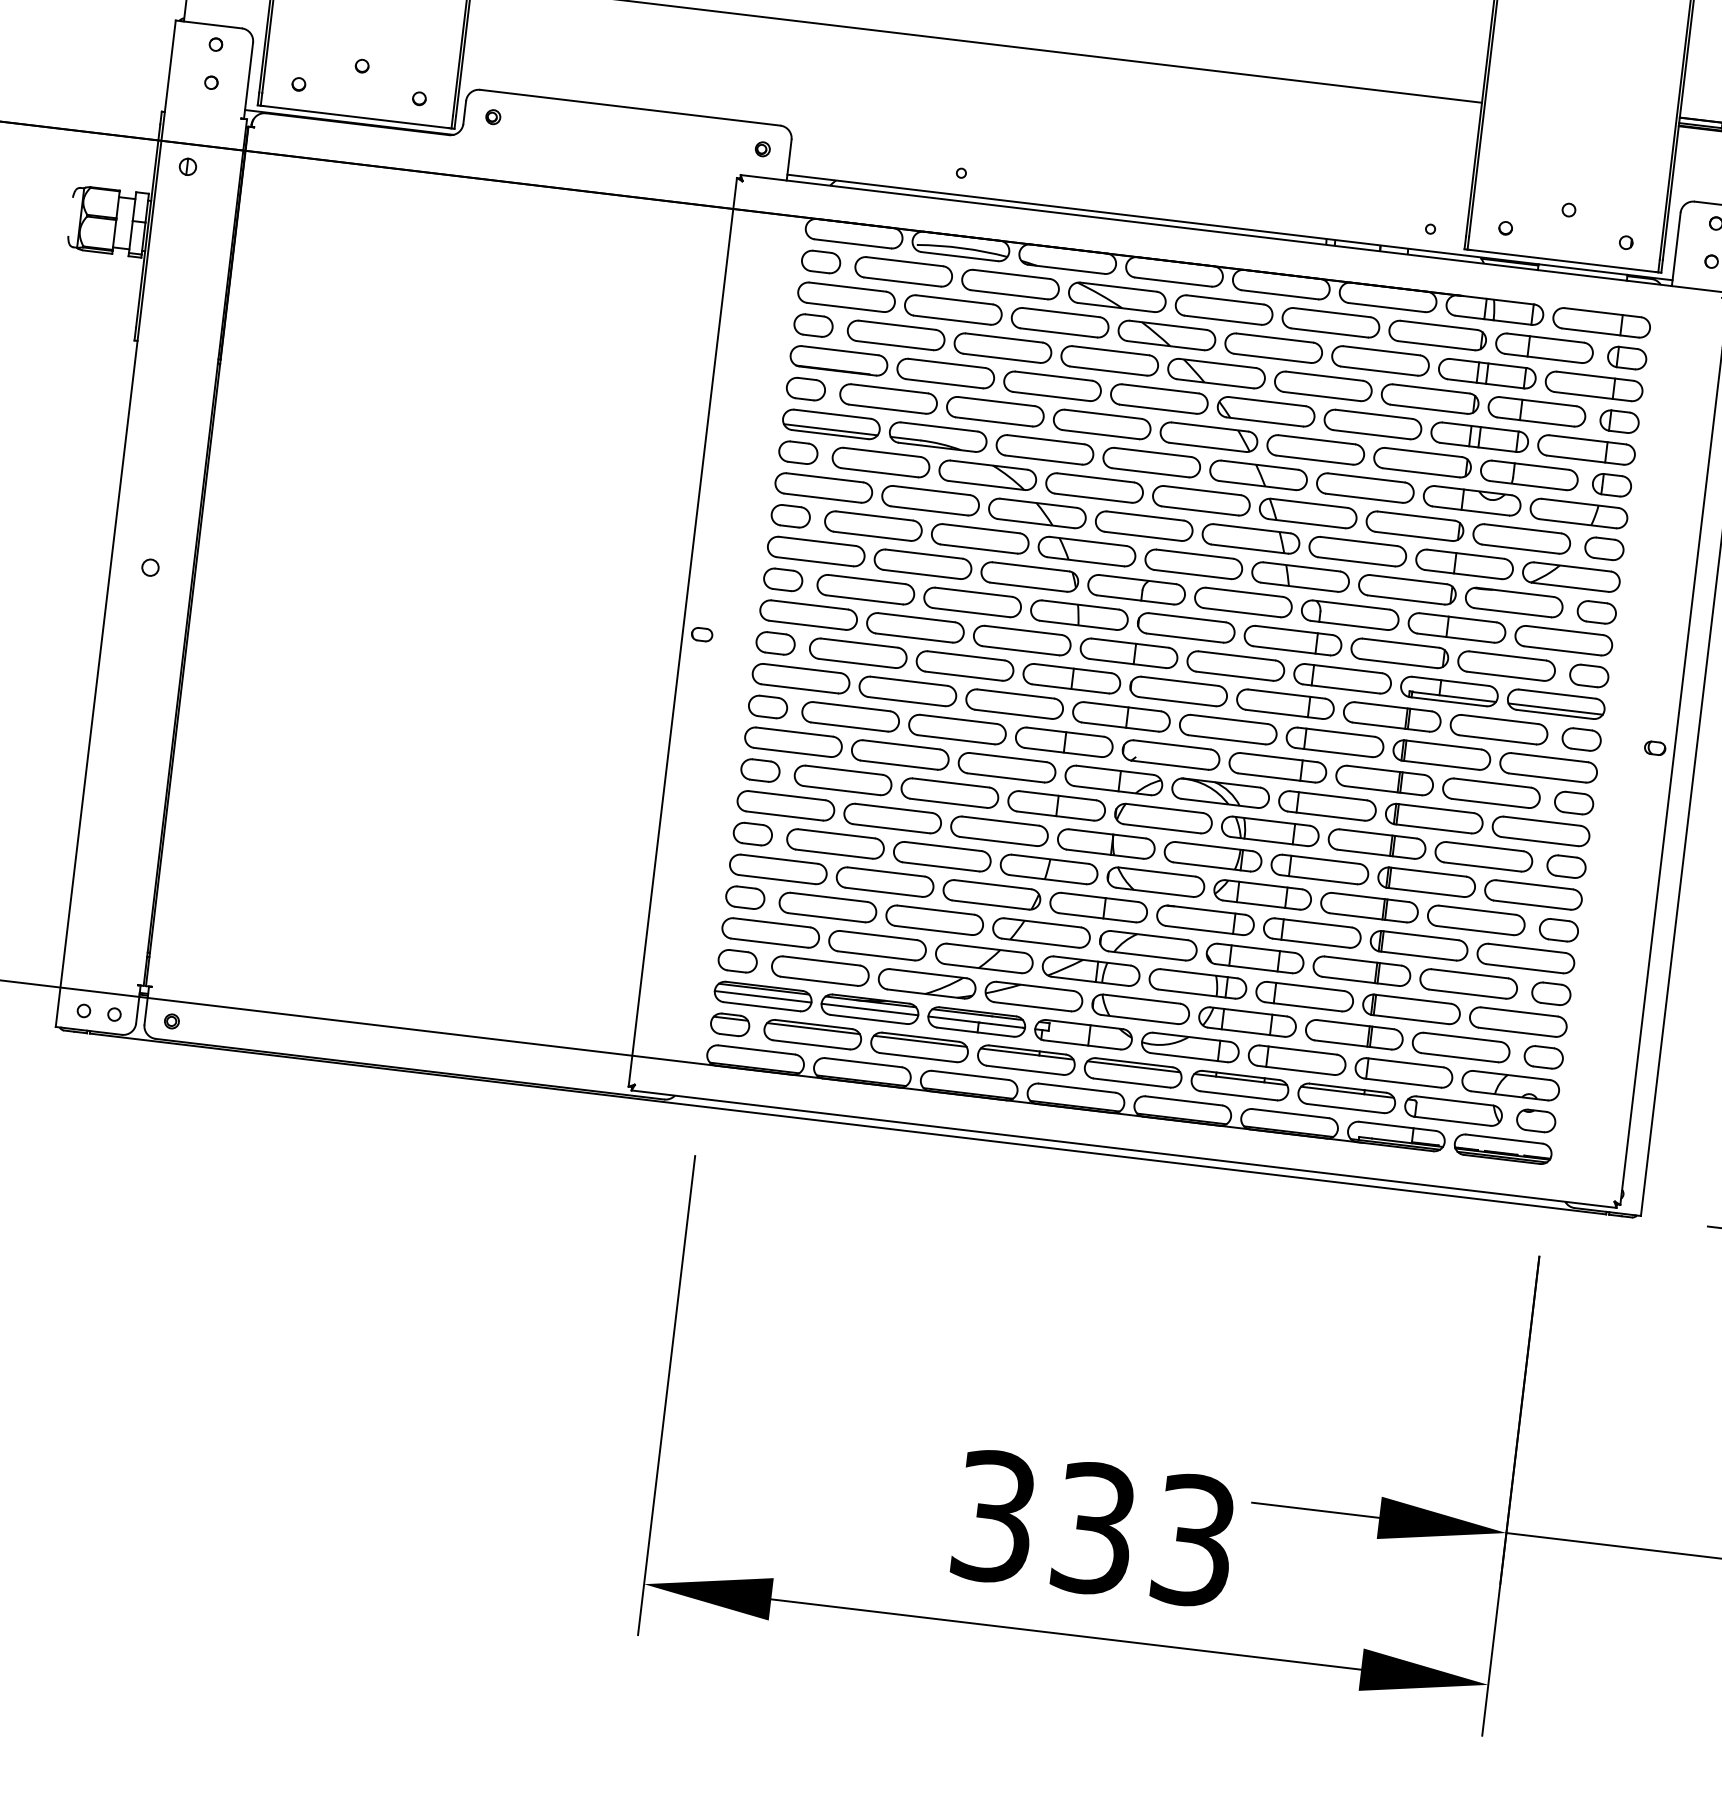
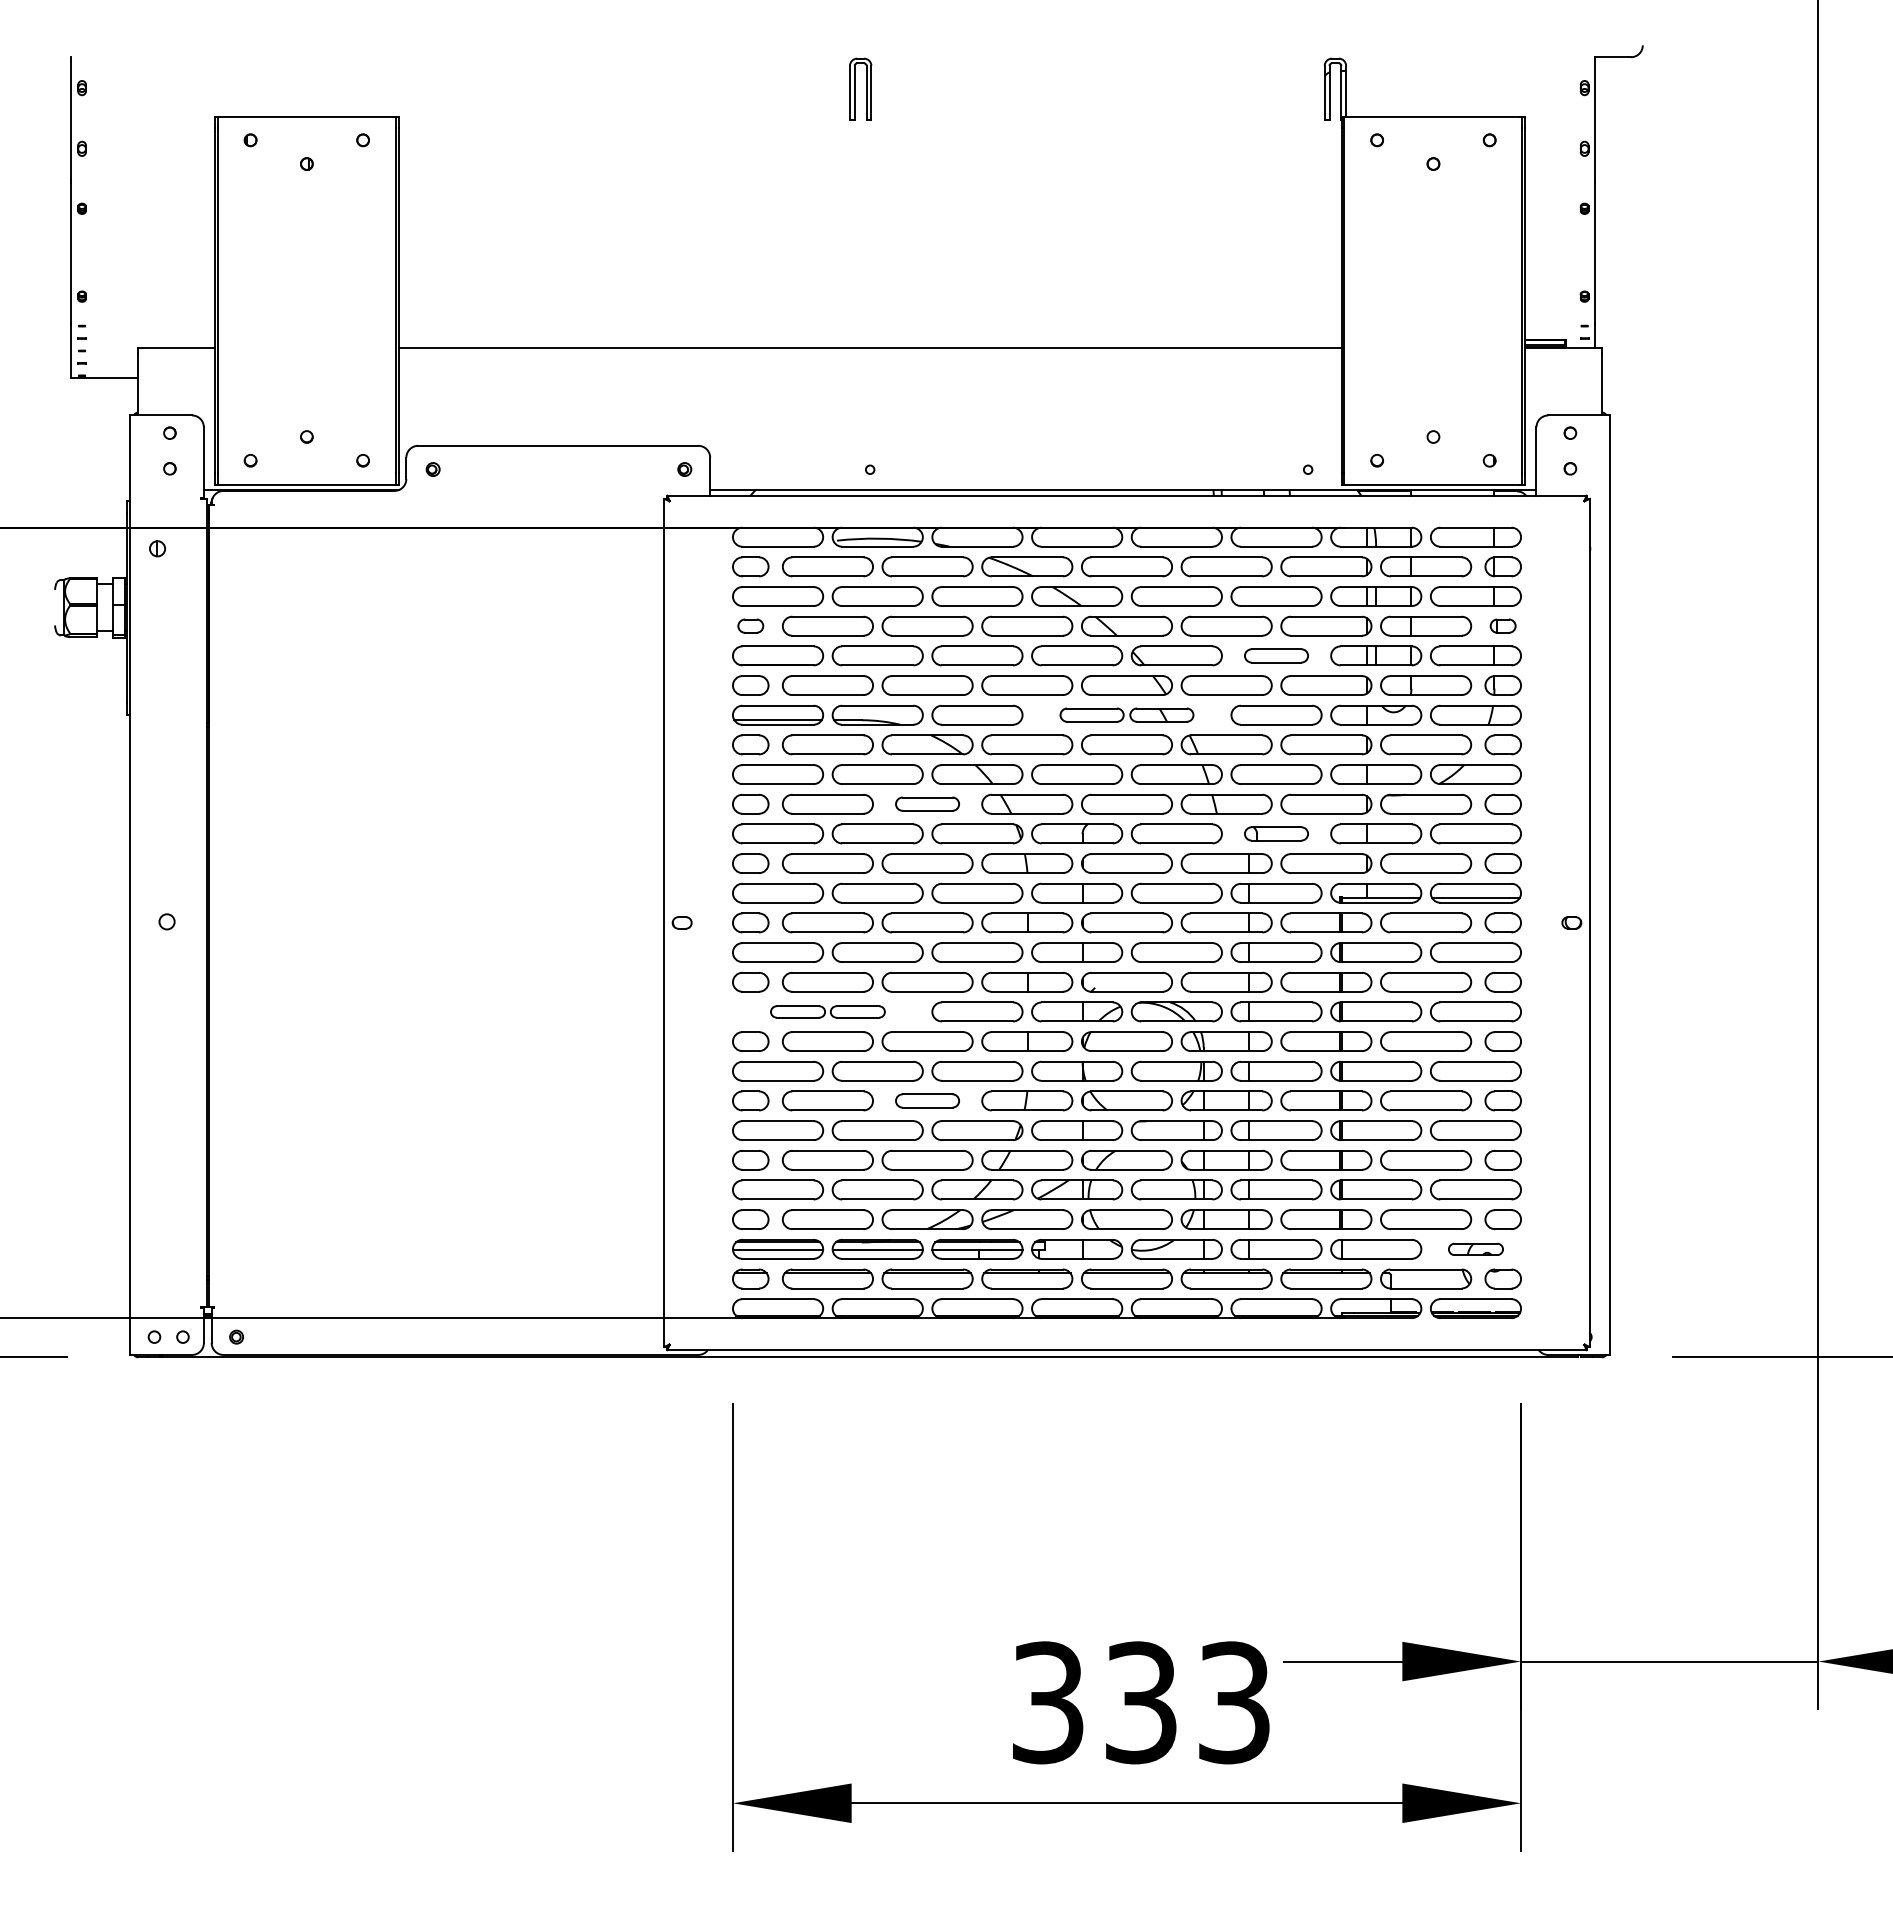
part: (813, 324) -> (750, 625), size x0.7
part: (1618, 420) -> (1502, 625), size x0.7
part: (1372, 424) -> (1276, 655), size x0.7
part: (1204, 468) -> (1126, 714), size x0.7
part: (980, 538) -> (927, 803), size x0.7
part: (1350, 614) -> (1276, 833), size x0.7
part: (846, 748) -> (827, 1011), size x0.6
part: (942, 856) -> (927, 1100), size x0.7
part: (1510, 1085) -> (1475, 1249), size x0.6

